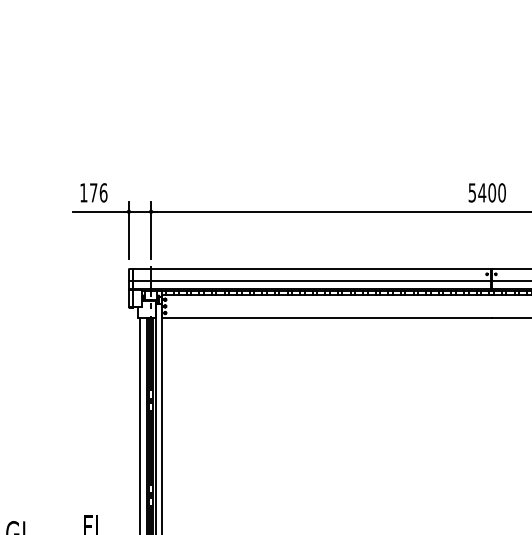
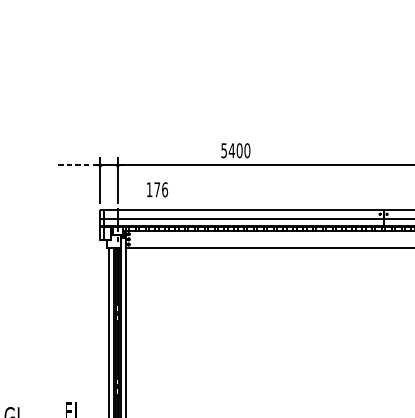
text: (93, 192) -> (157, 189), moved
text: (486, 192) -> (235, 150), moved
line: (98, 211) -> (76, 165), solid -> dashed

